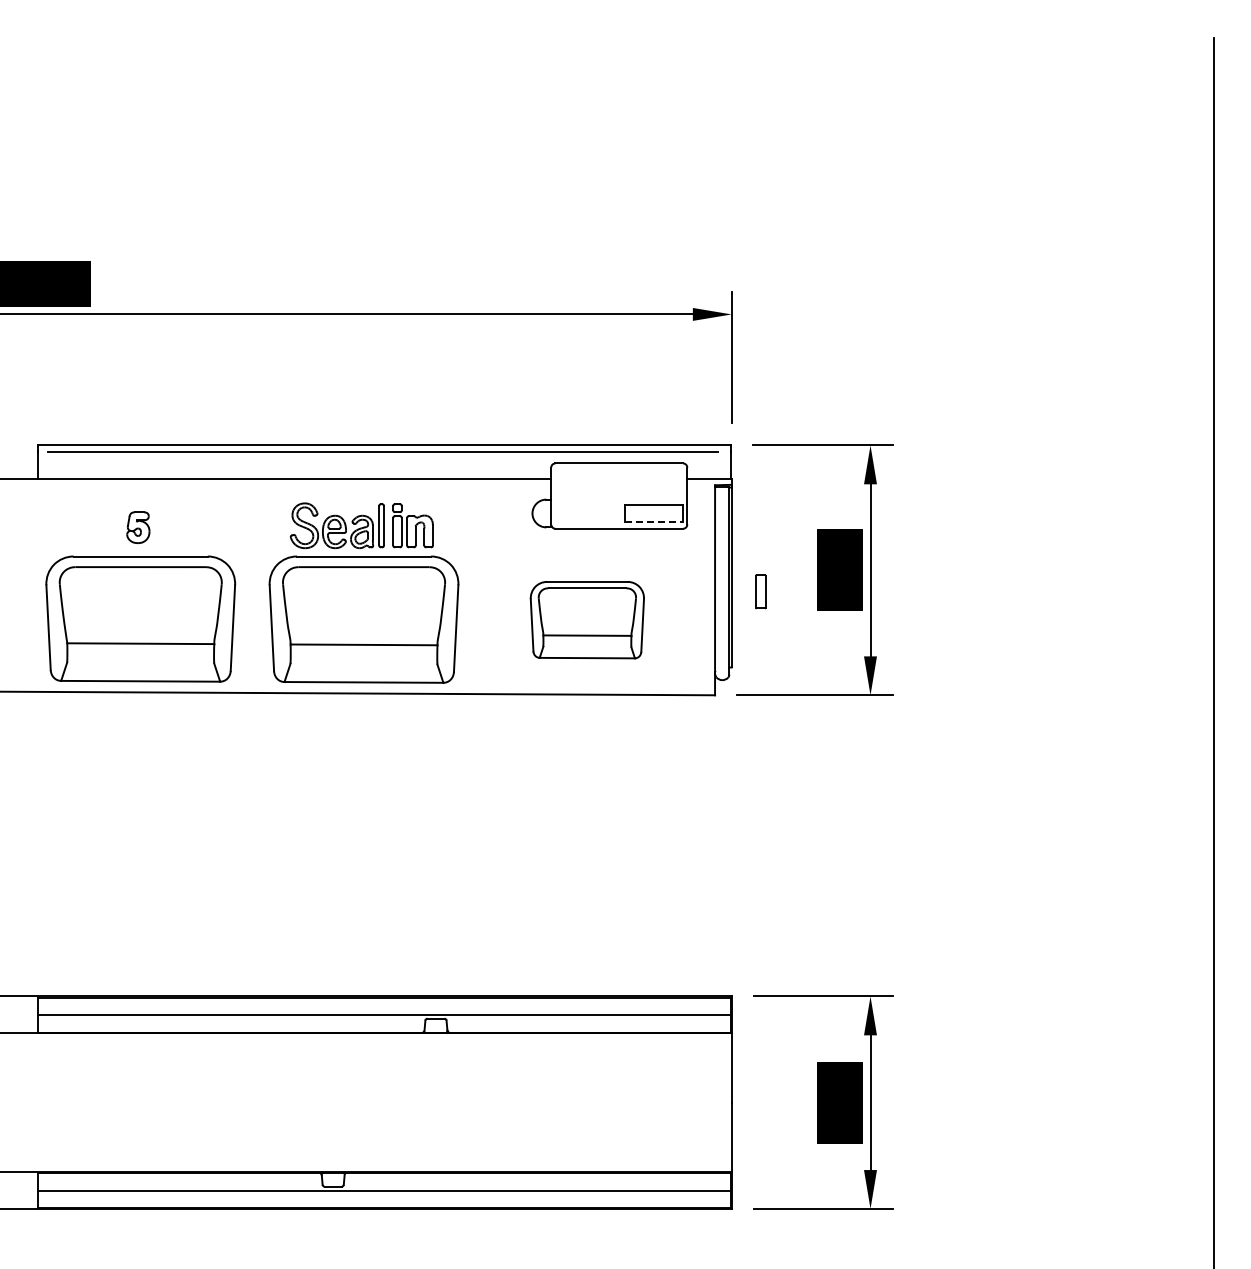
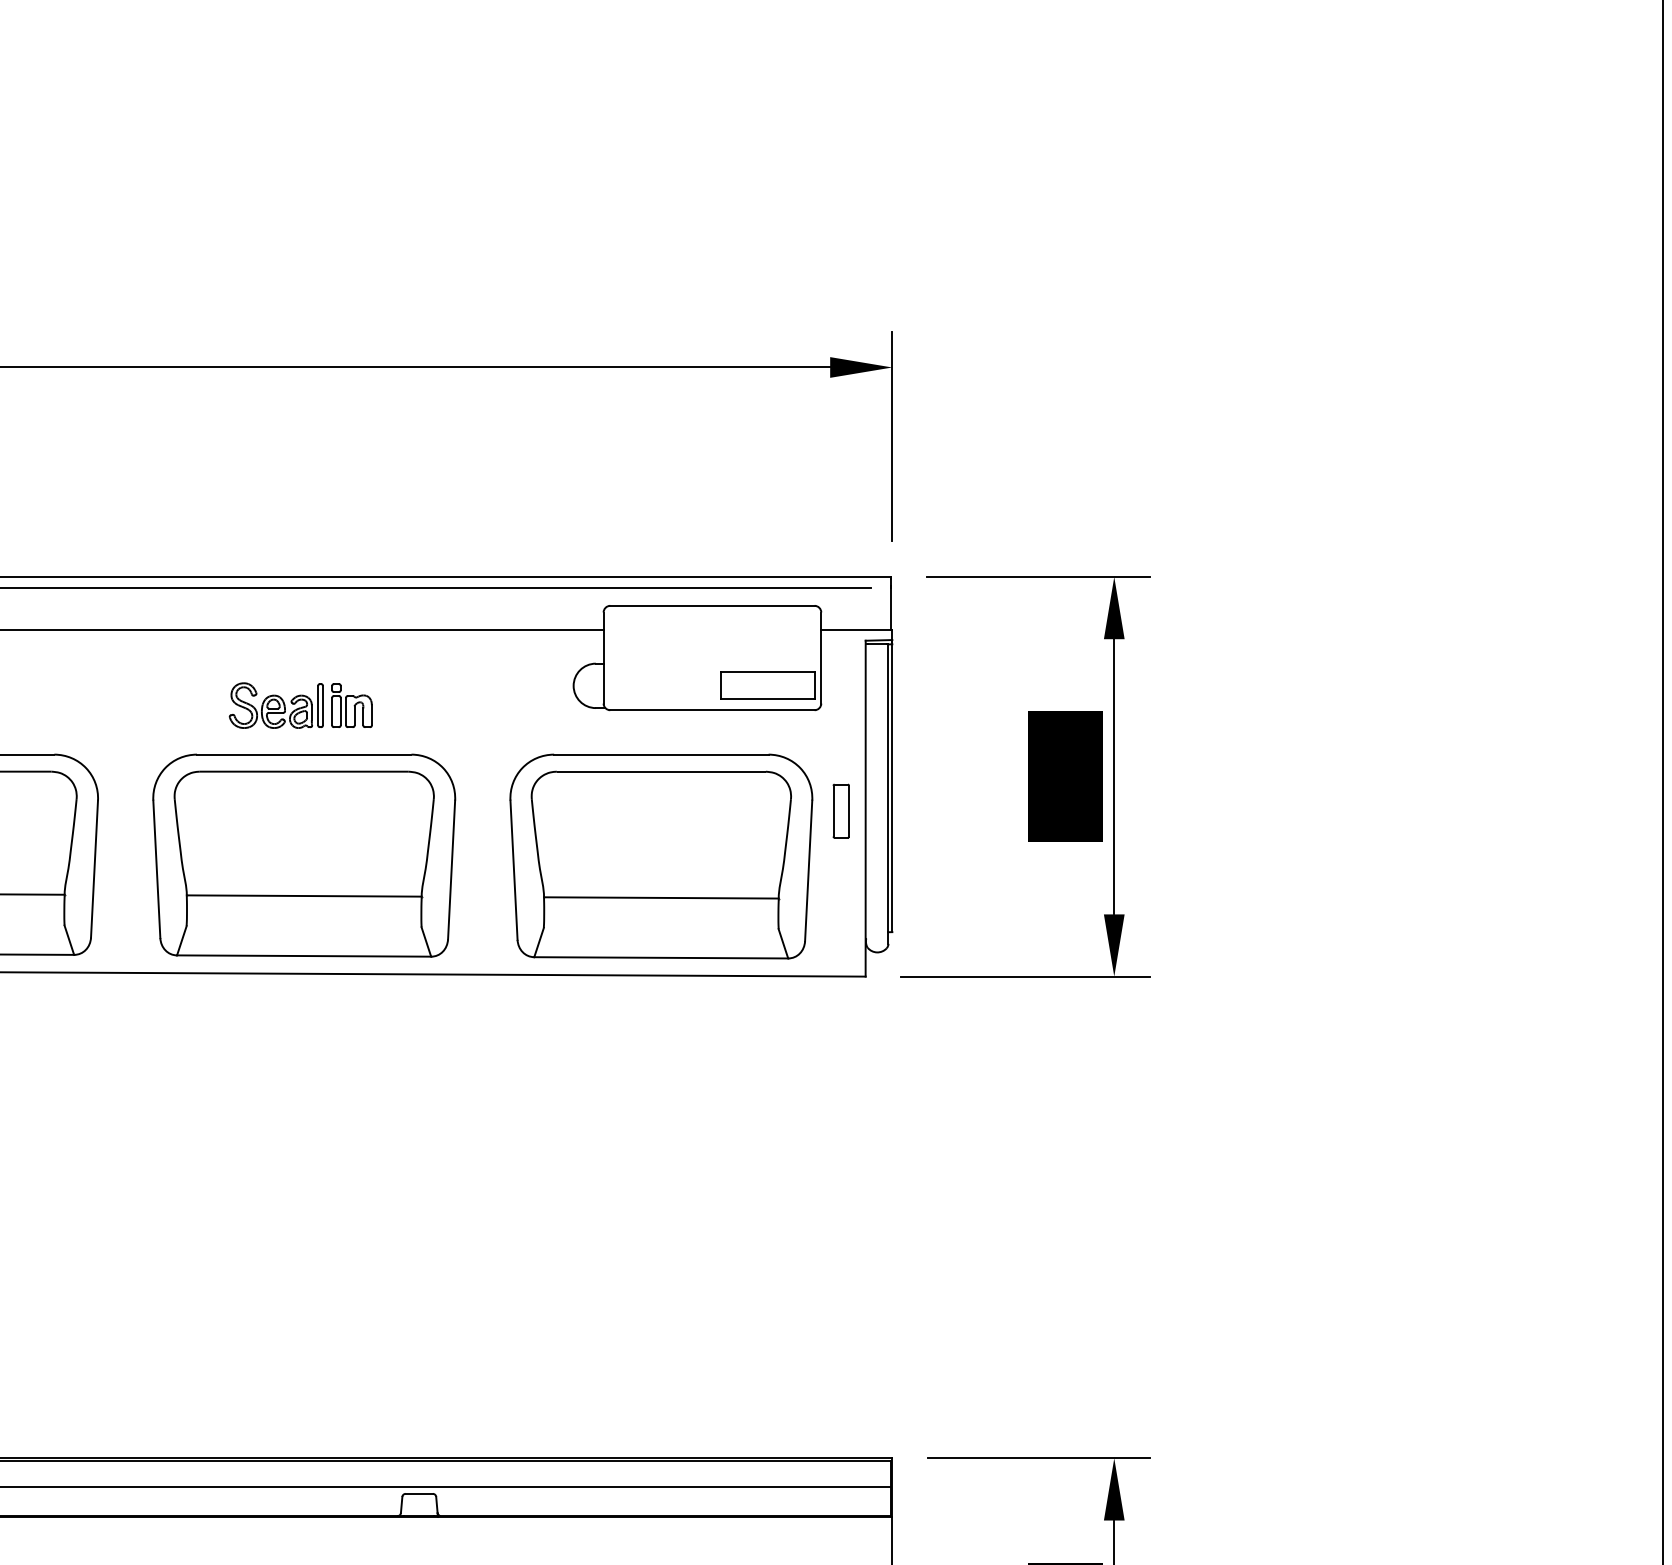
line: (654, 521) -> (768, 698), dashed -> solid
part: (361, 525) -> (300, 705), size x0.62
part: (760, 591) -> (840, 810), moved
part: (587, 619) -> (661, 855), size x1.67

